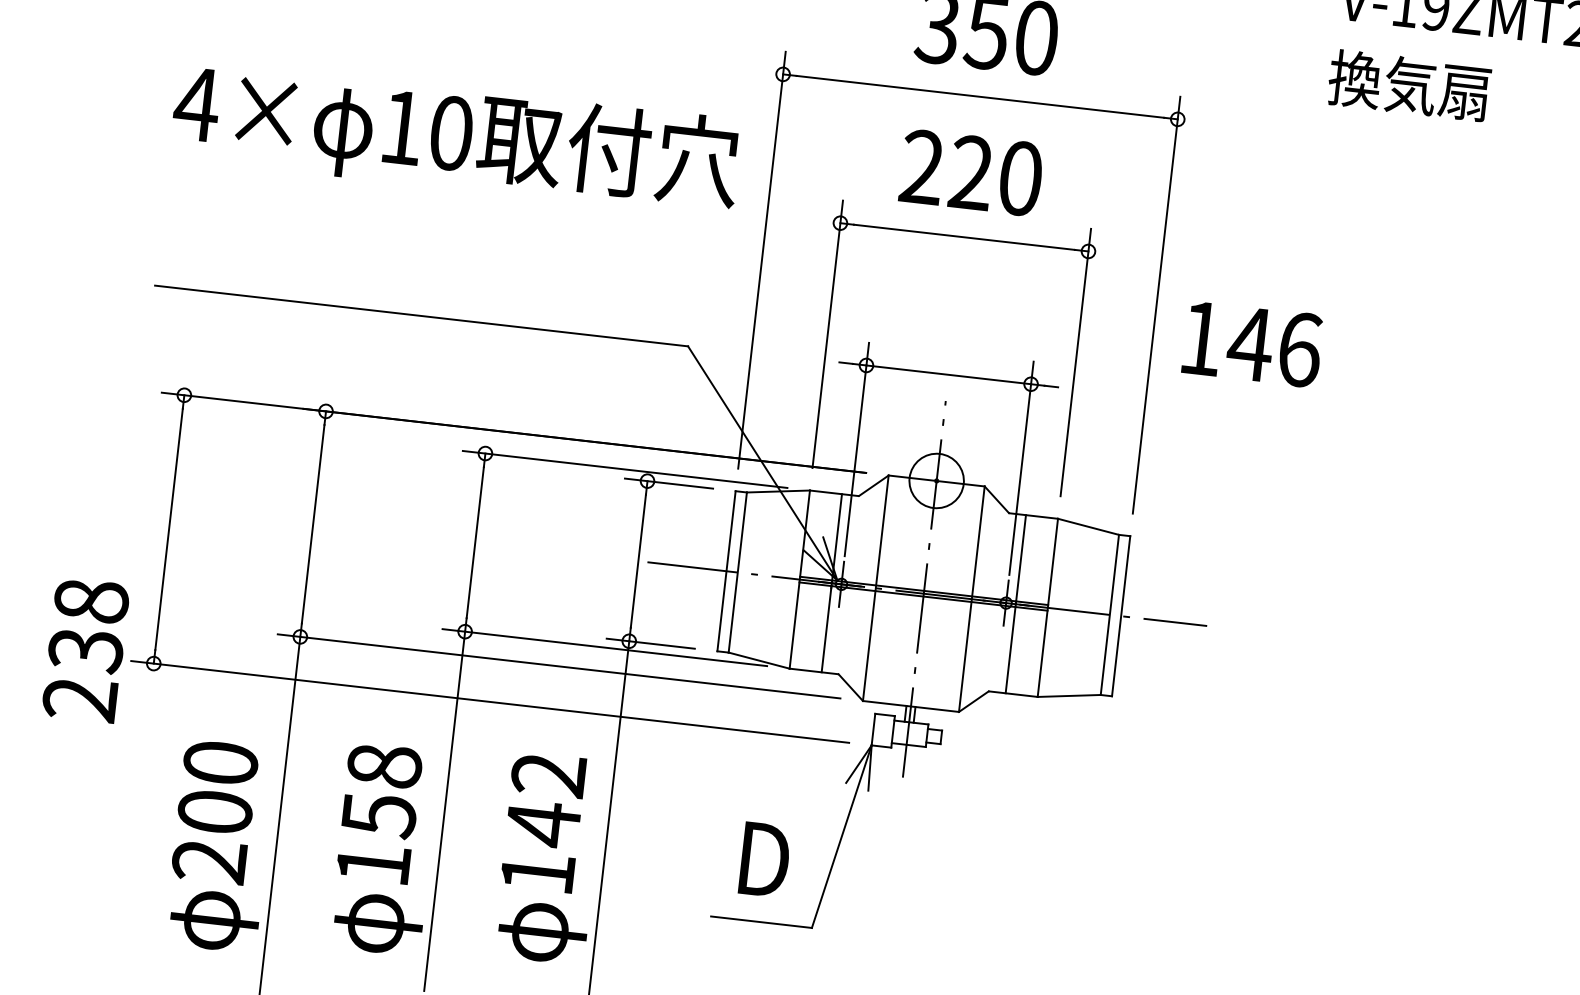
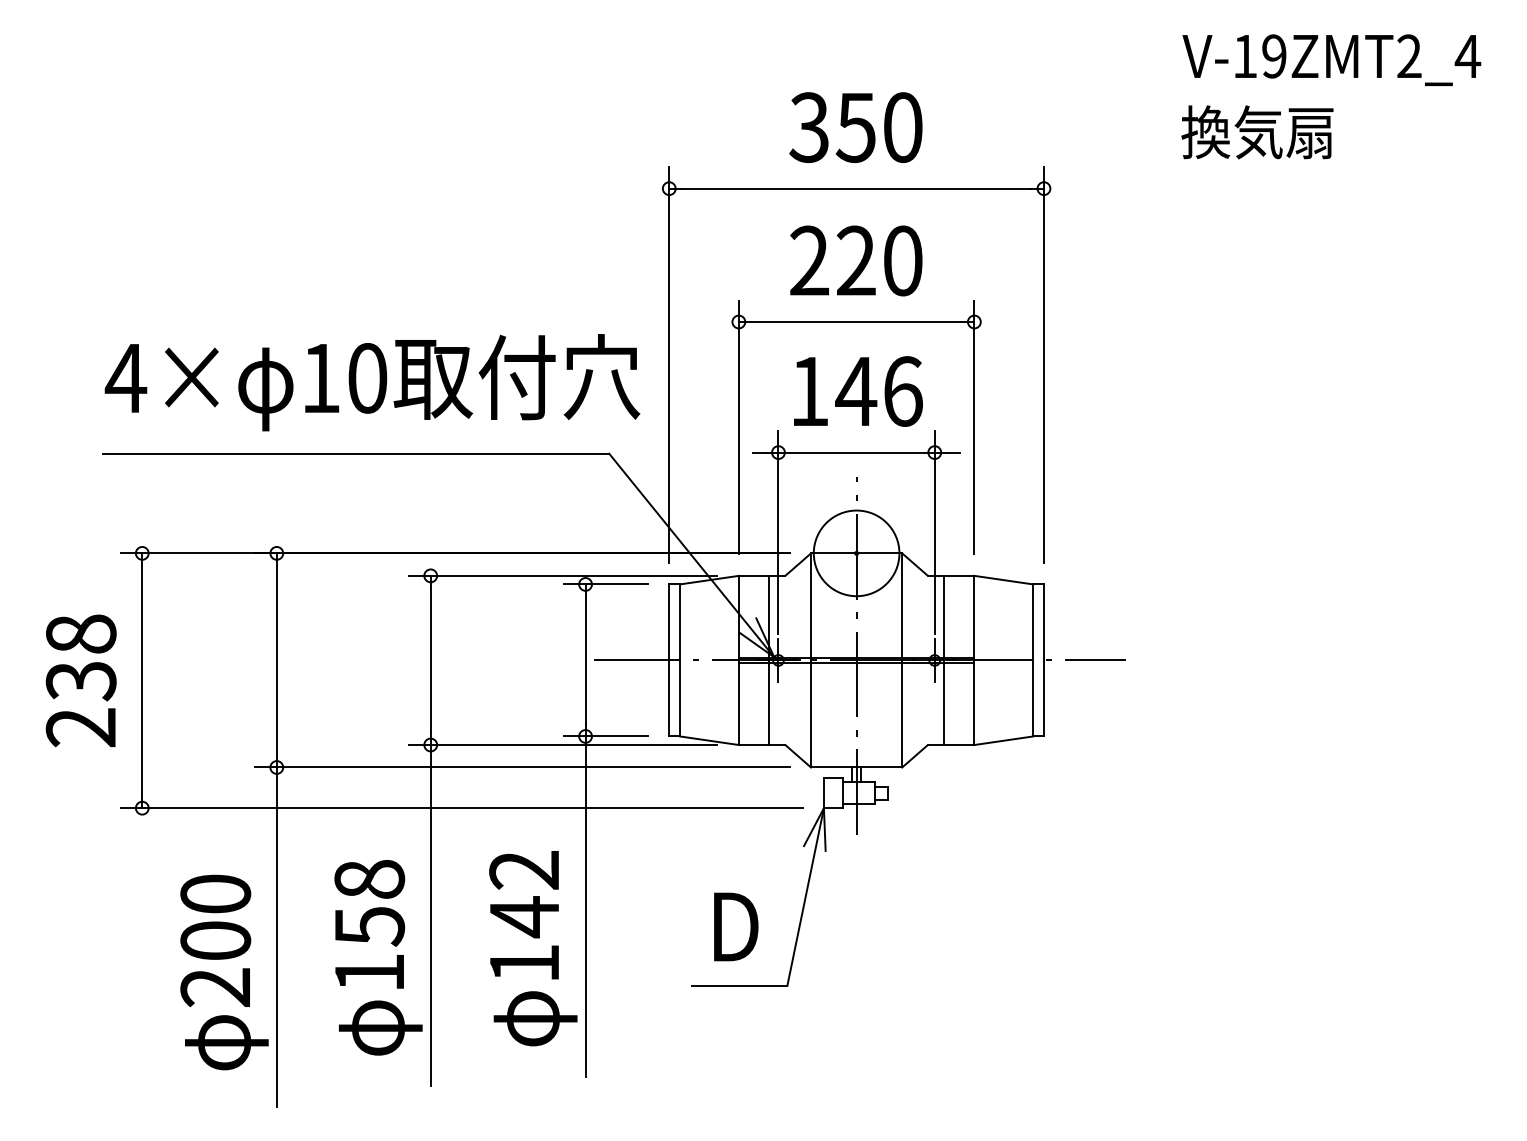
text: (456, 138) -> (372, 382), moved
text: (1252, 344) -> (858, 391), moved
circle: (936, 481) -> (856, 553), size x1.67
text: (85, 649) -> (80, 680), moved

